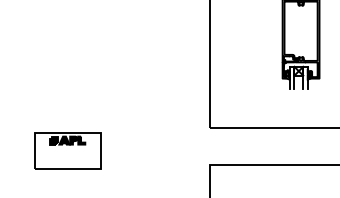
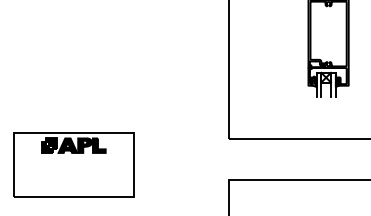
part: (67, 150) -> (73, 164), size x1.67

